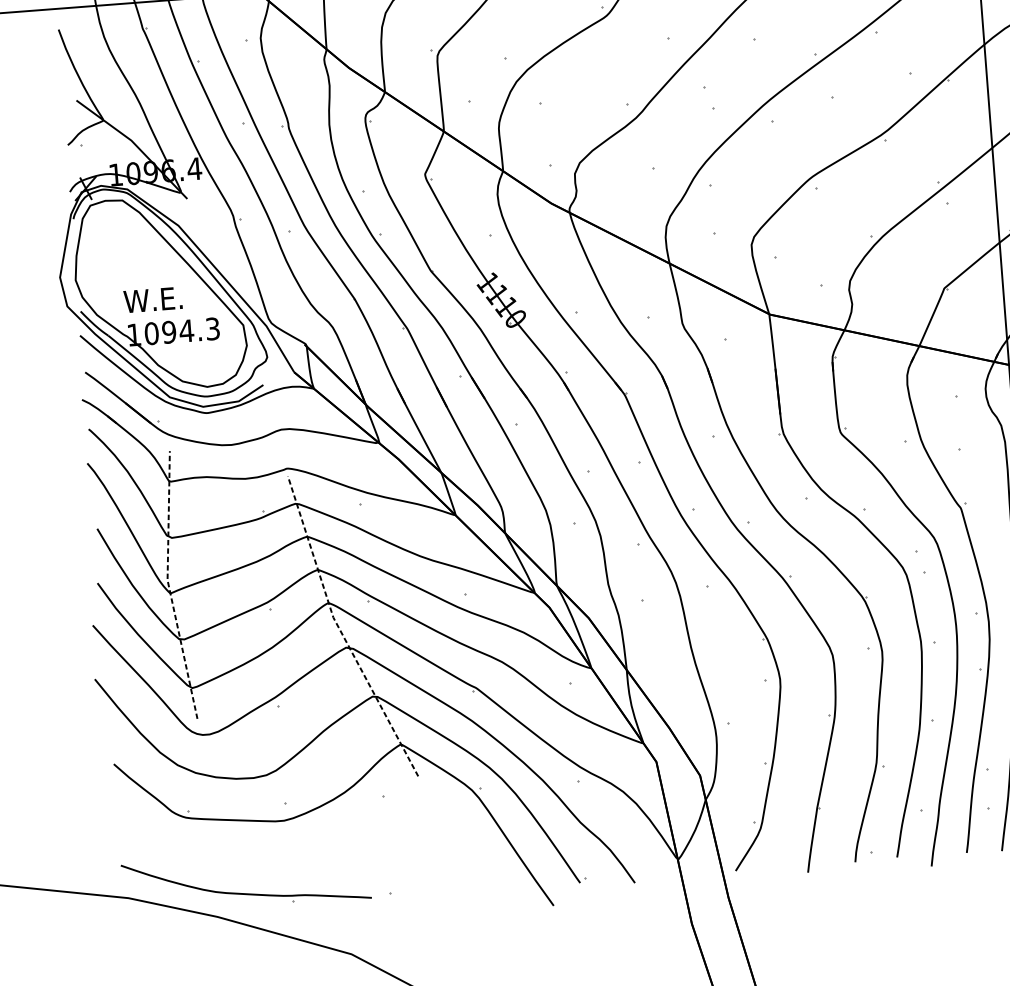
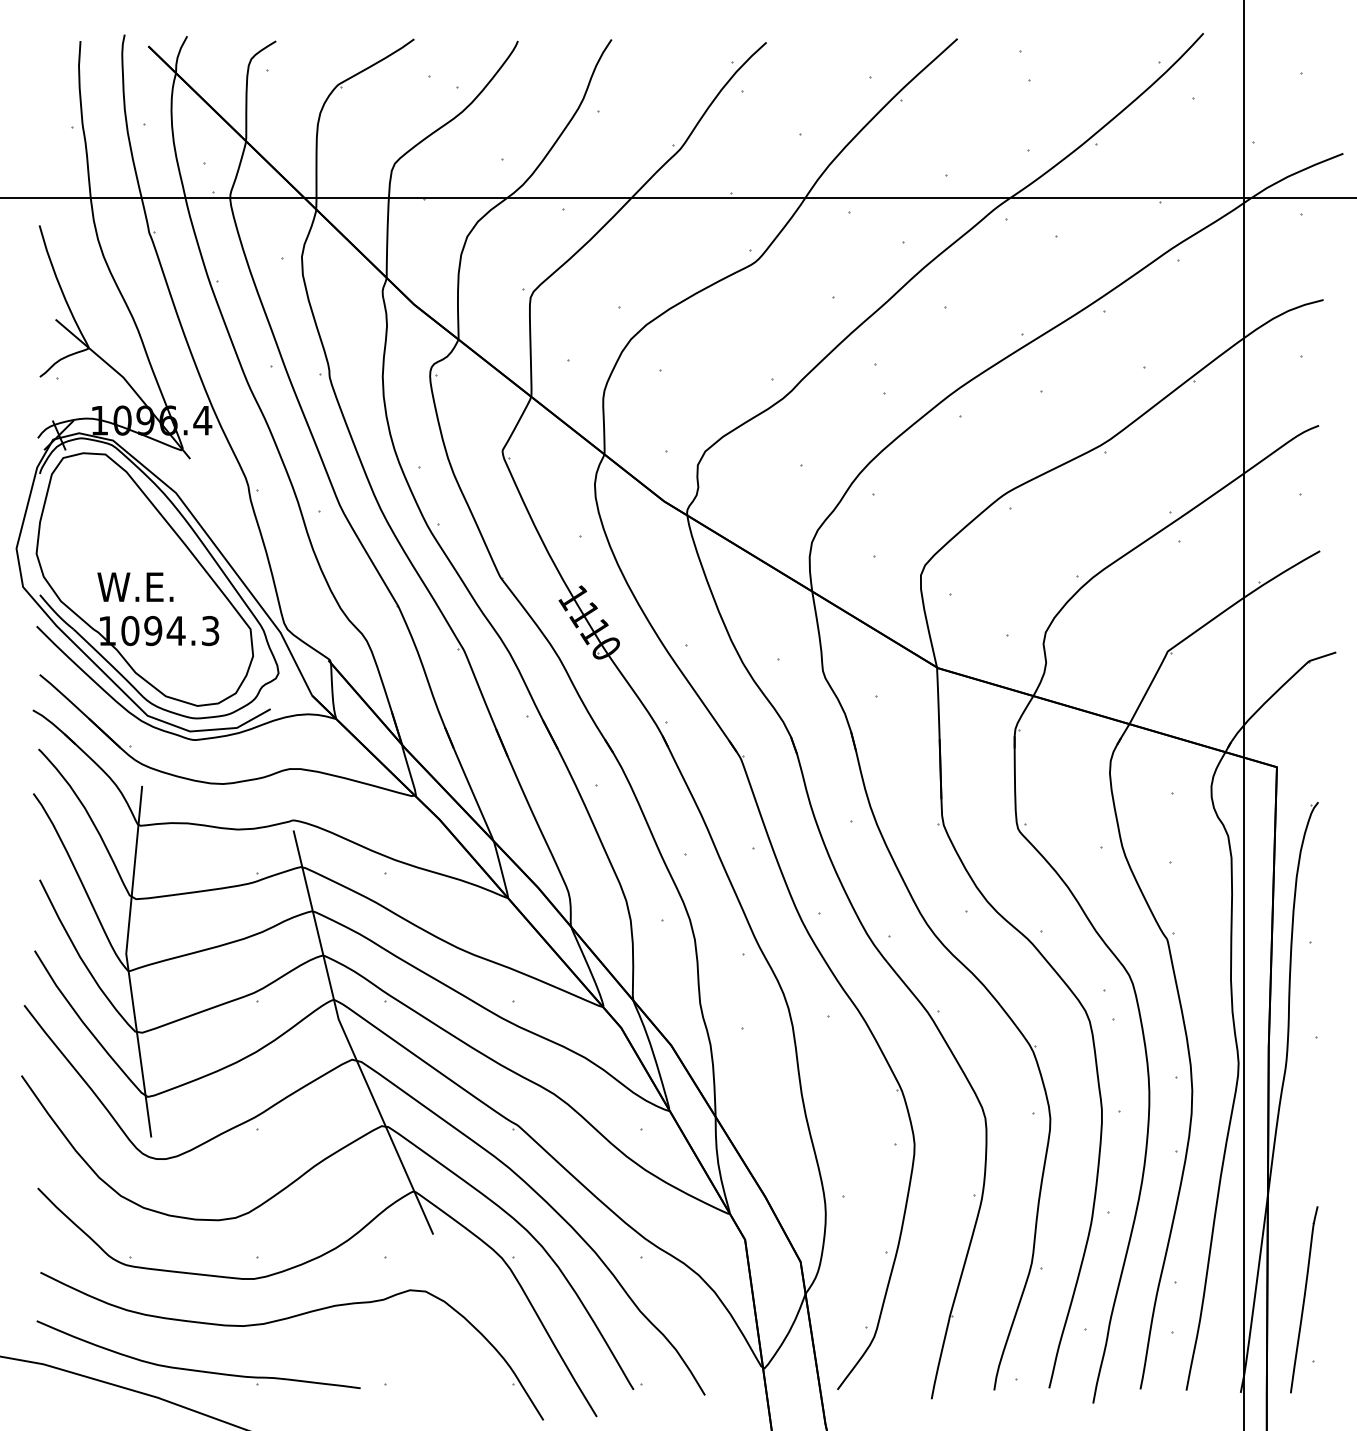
line: (168, 585) -> (127, 961), dashed -> solid
line: (340, 631) -> (346, 1037), dashed -> solid
part: (312, 849) -> (287, 1319), added

